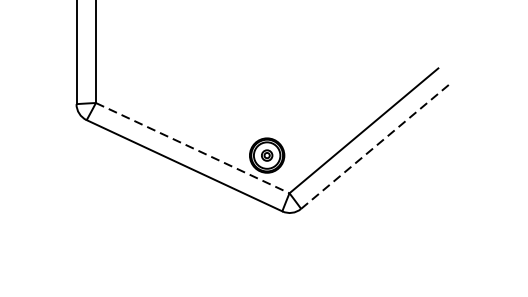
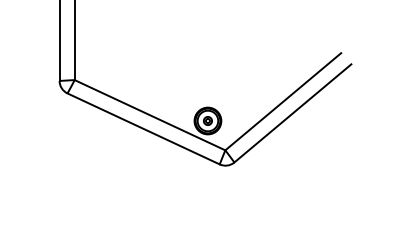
line: (377, 145) -> (293, 113), dashed -> solid
line: (193, 148) -> (150, 115), dashed -> solid

